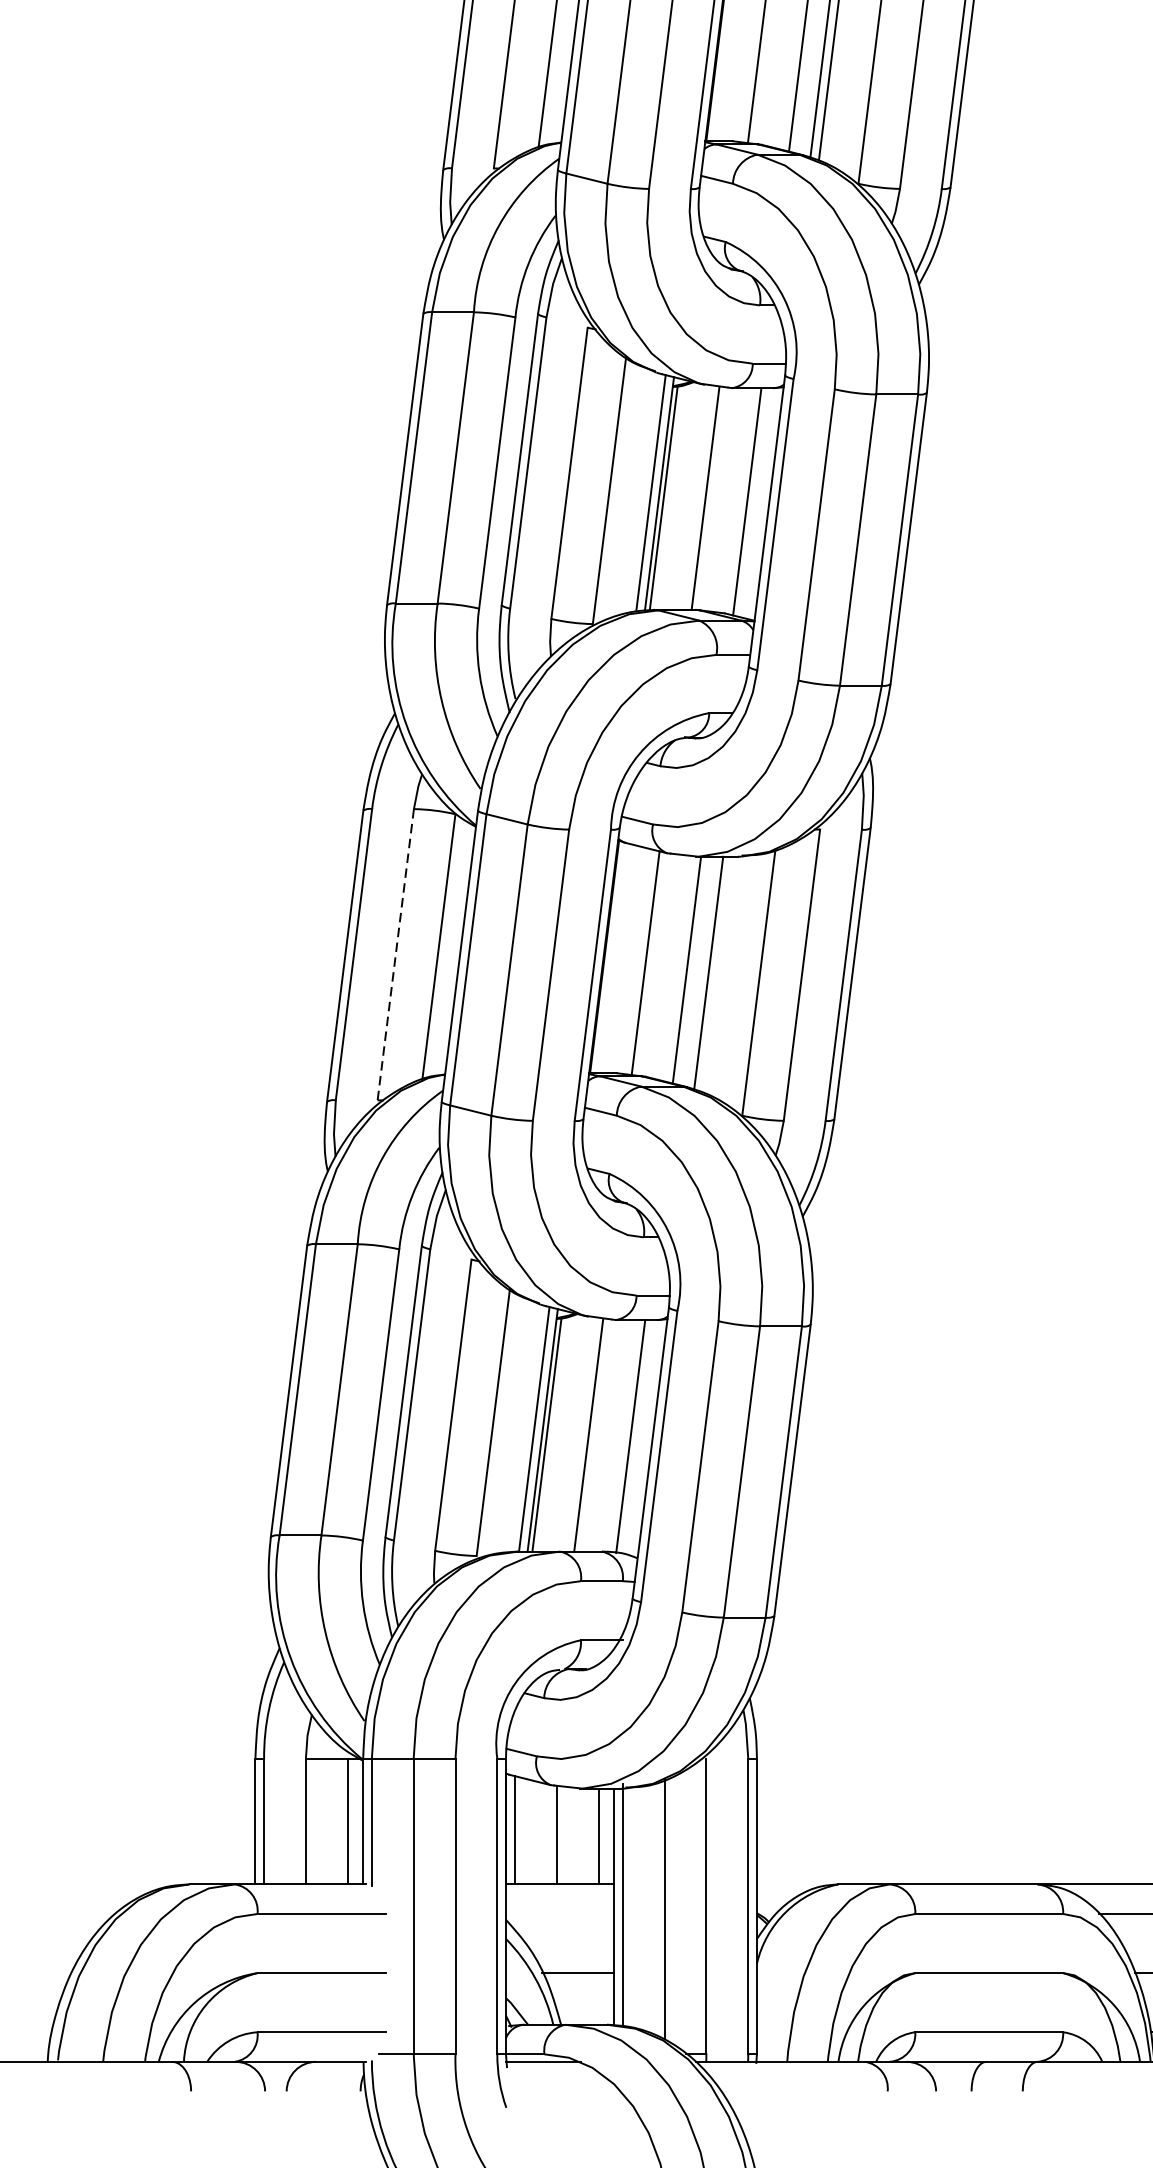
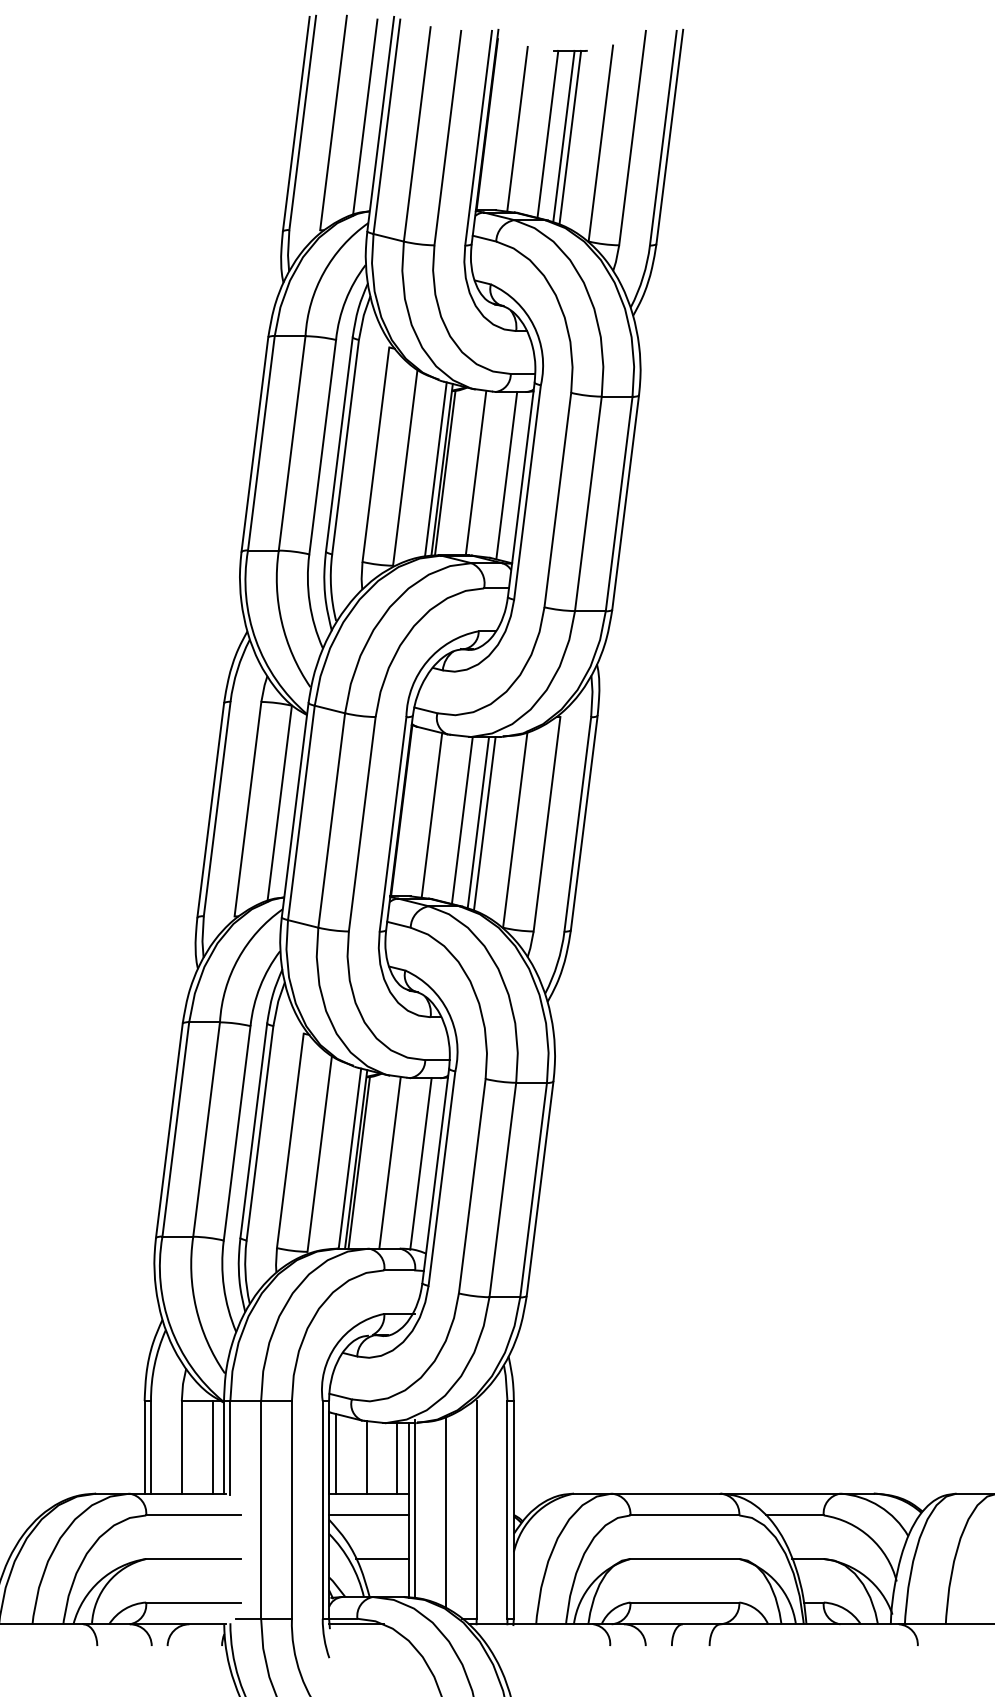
line: (395, 955) -> (247, 809), dashed -> solid
line: (717, 974) -> (484, 823), added
line: (559, 1914) -> (368, 1515), added

